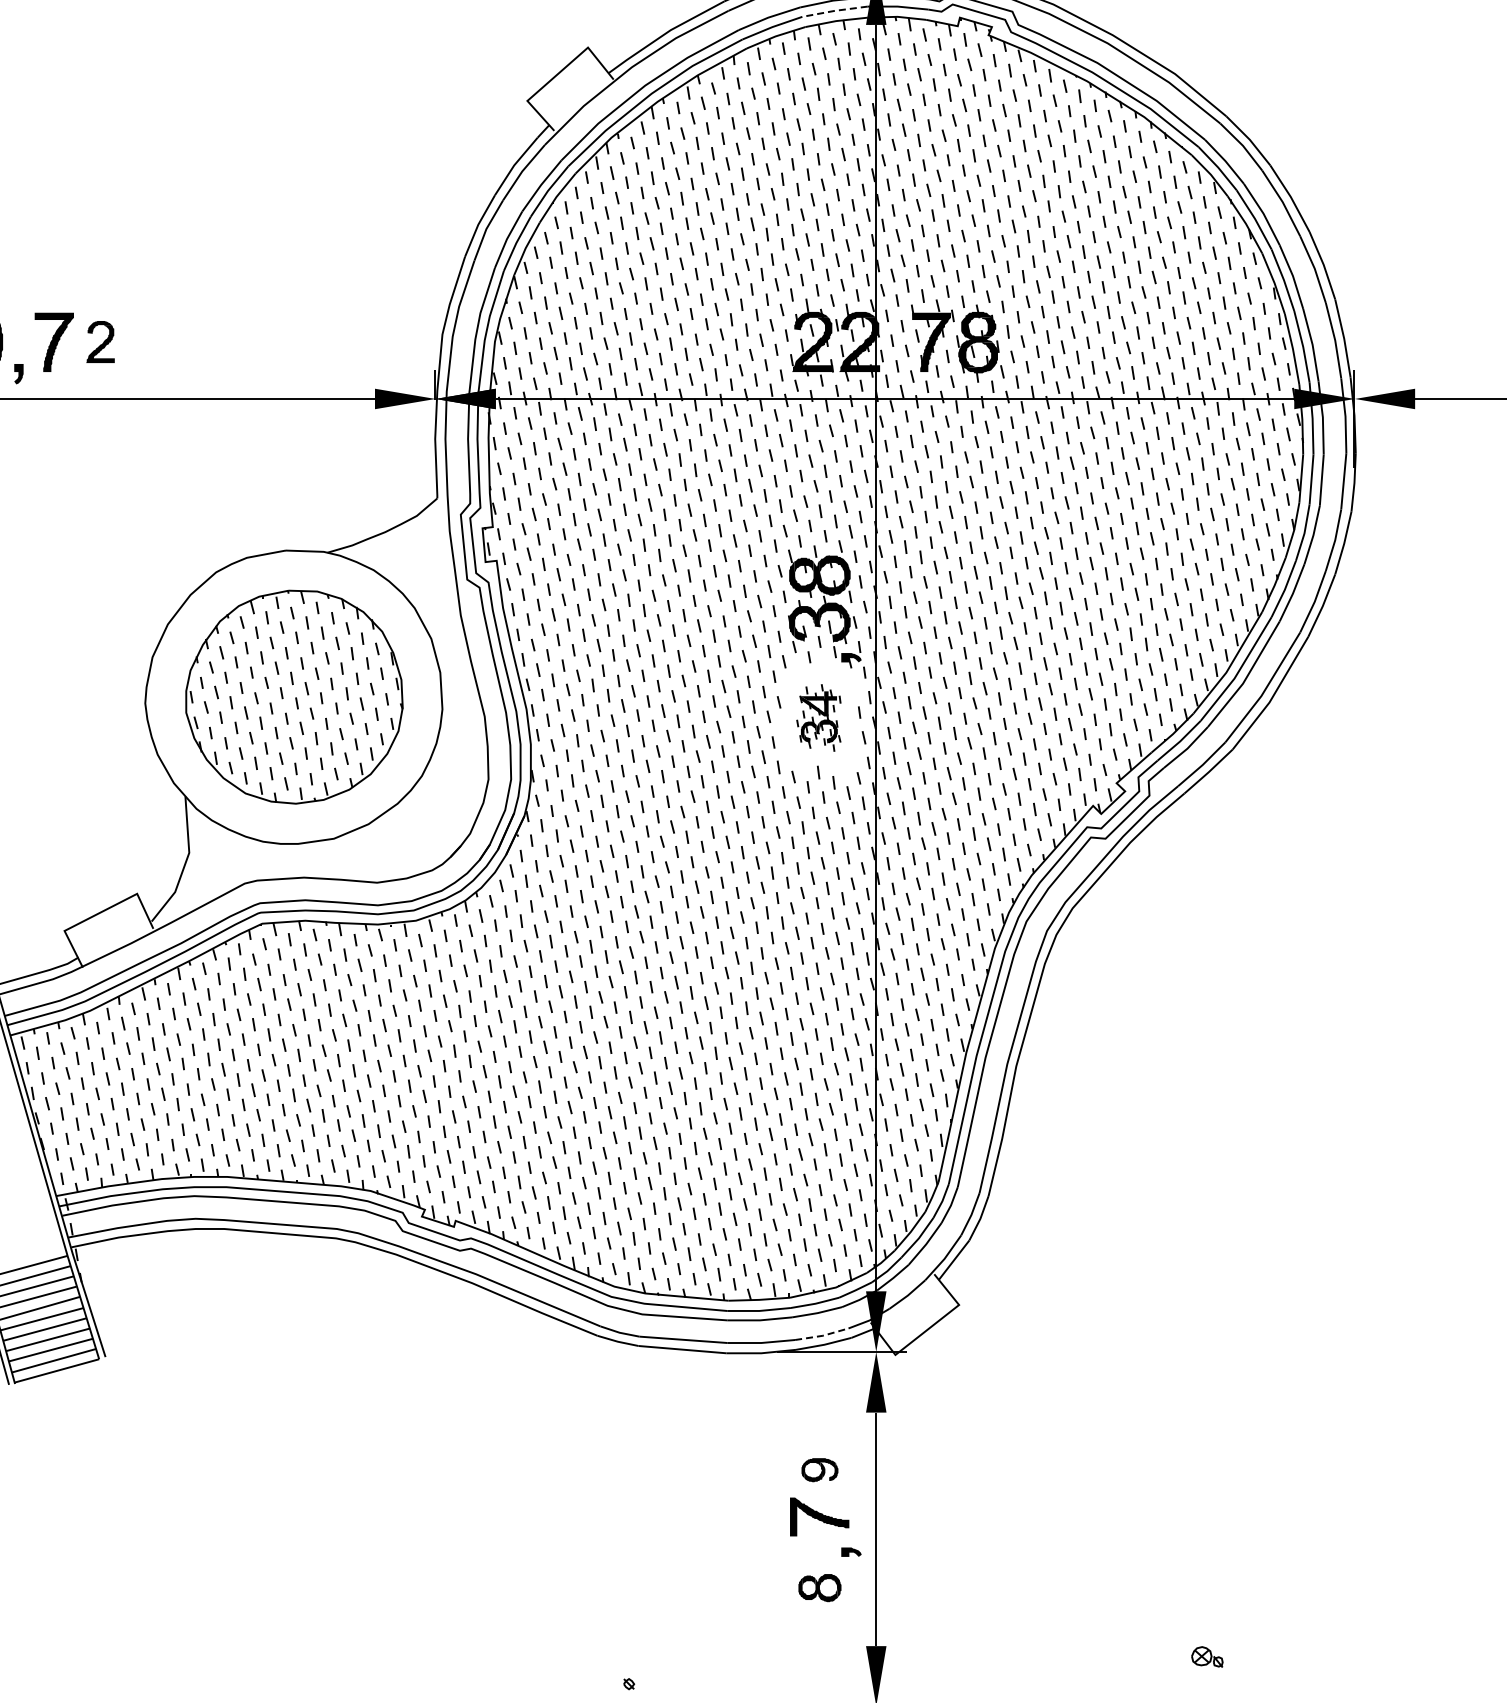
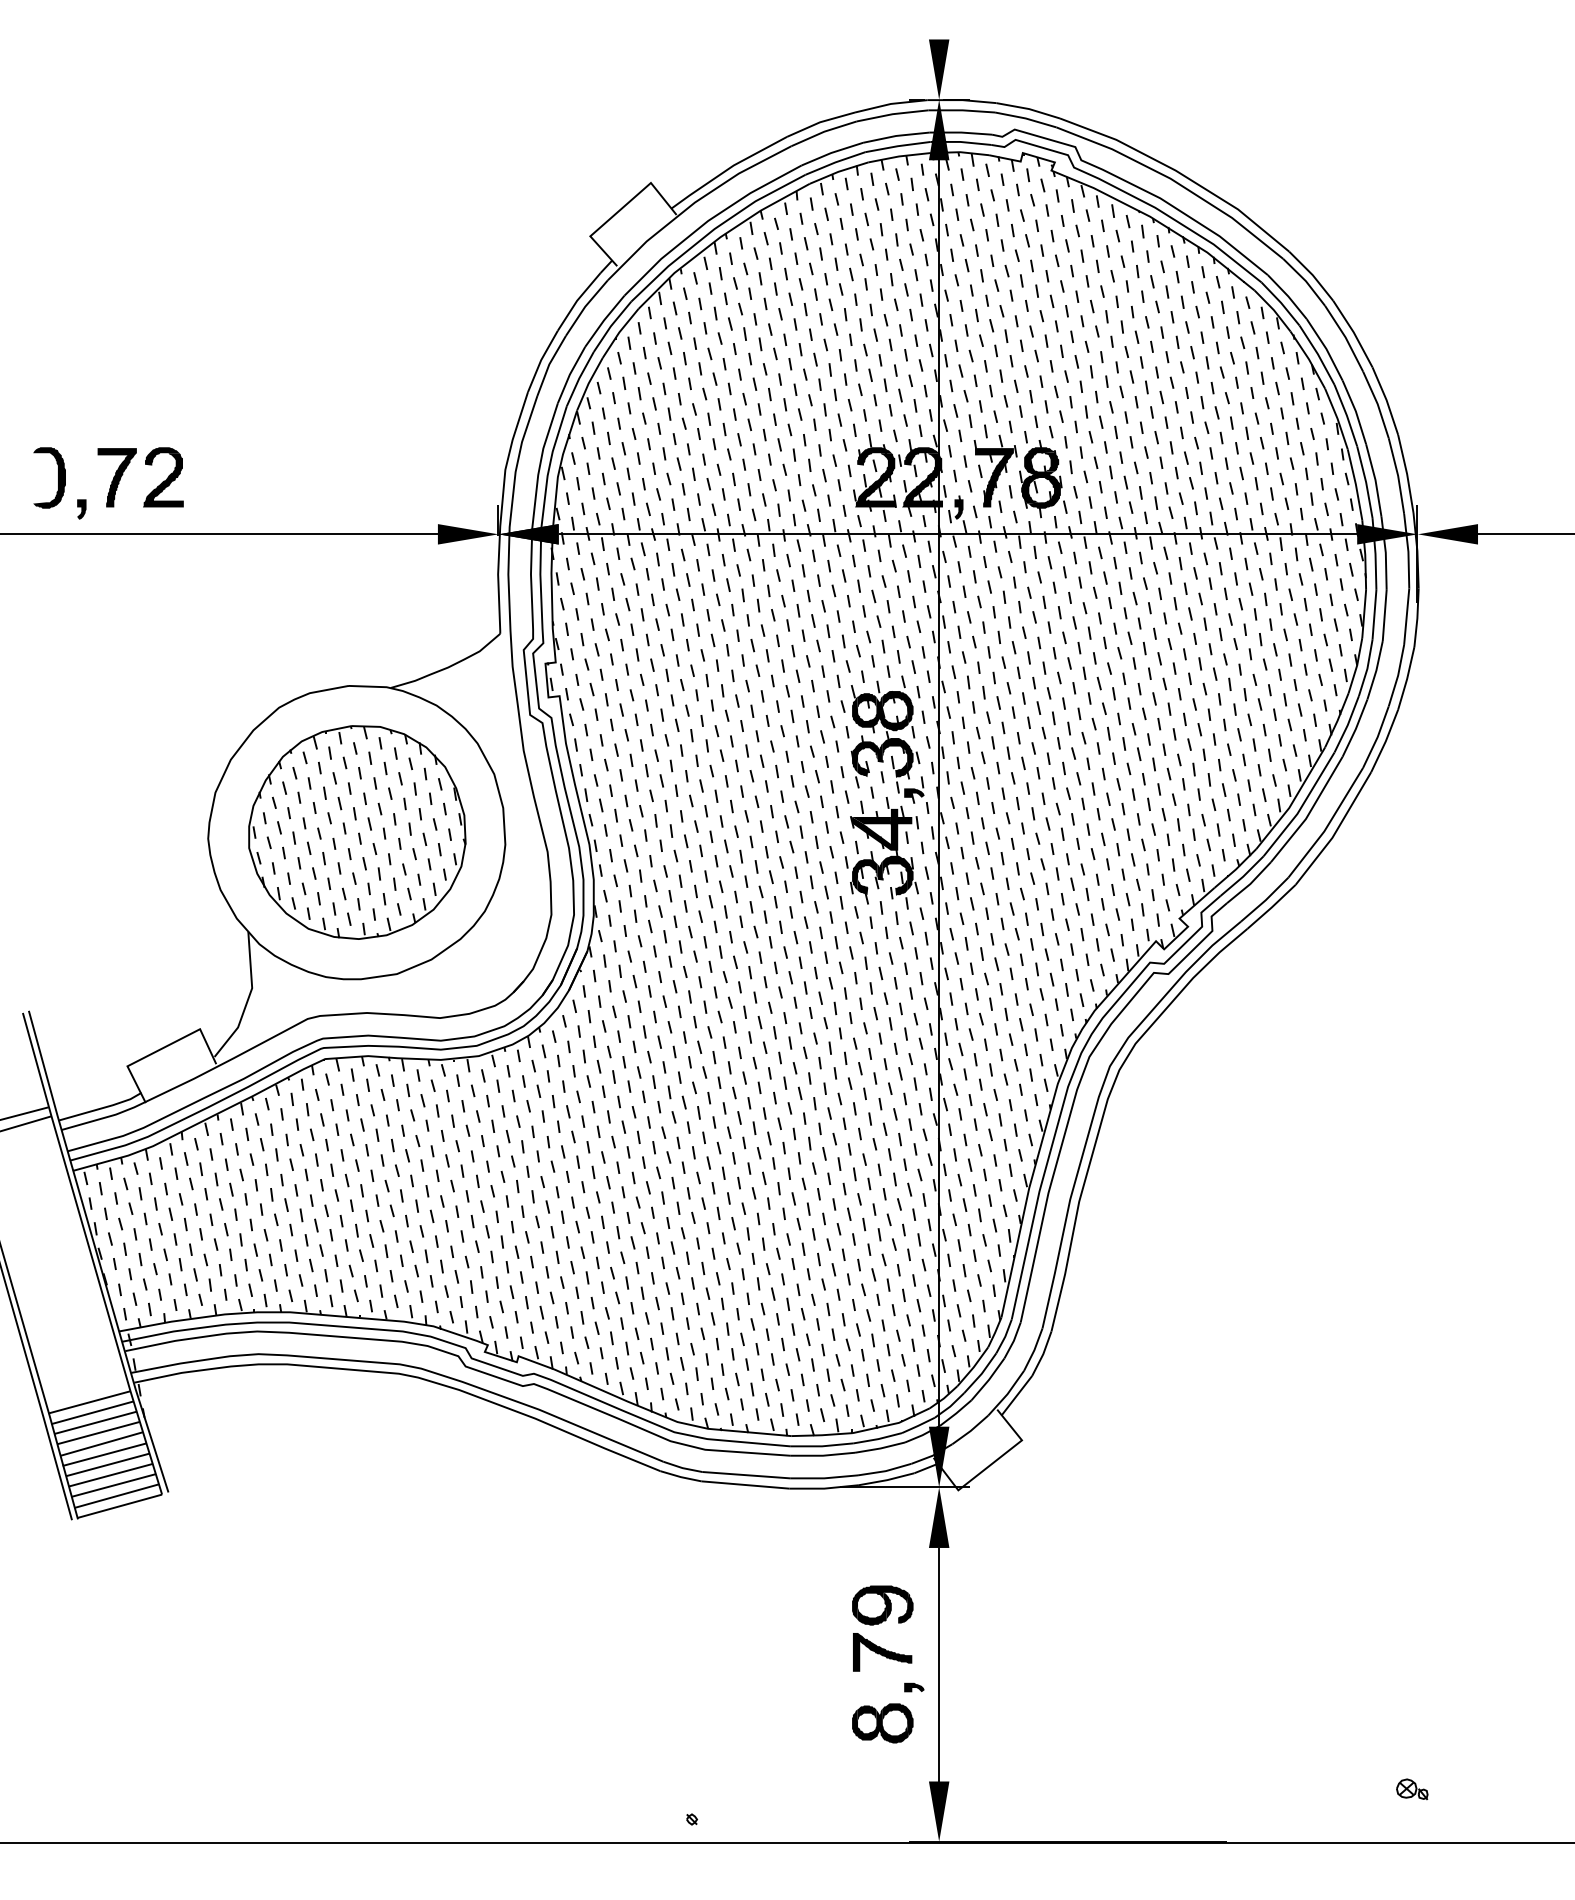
line: (834, 11) -> (897, 146), dashed -> solid
part: (100, 342) -> (163, 477), size x1.43
fill: (895, 374) -> (958, 509), added
part: (818, 718) -> (881, 853), size x1.67
line: (822, 1336) -> (885, 1471), dashed -> solid
part: (819, 1470) -> (882, 1605), size x1.67
part: (819, 1588) -> (882, 1723), size x1.43
part: (1207, 1657) -> (1412, 1789), moved

